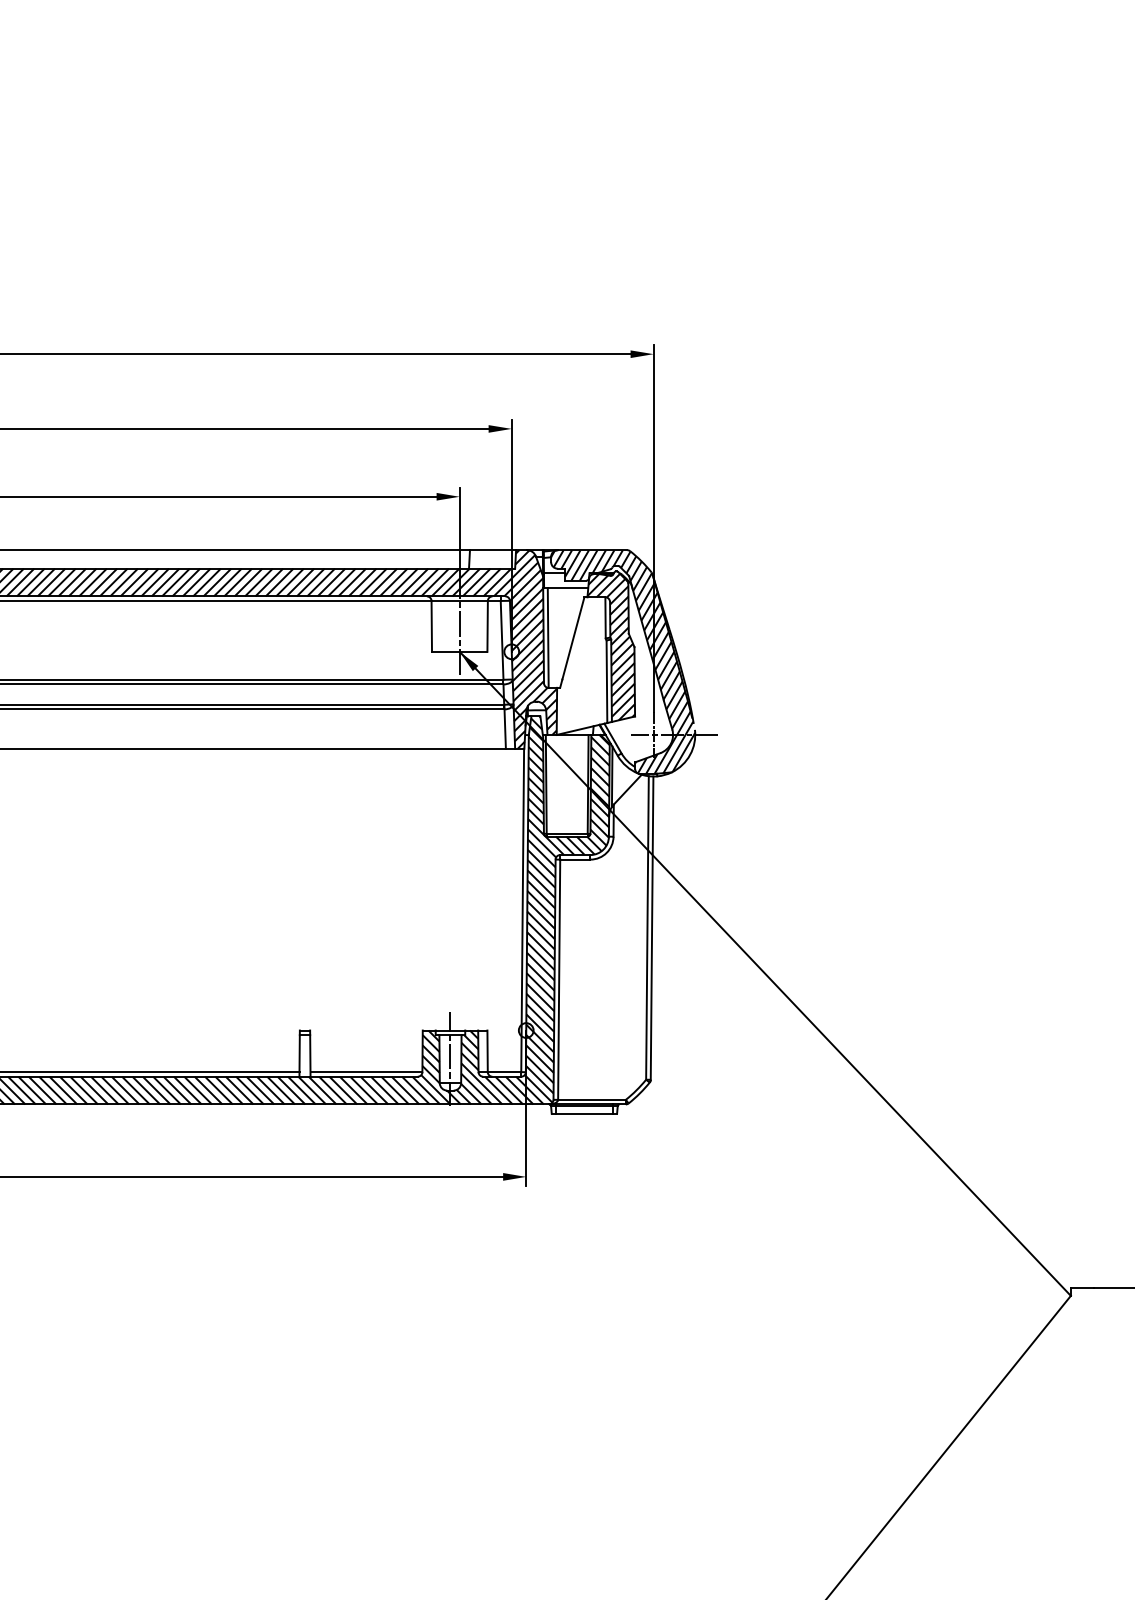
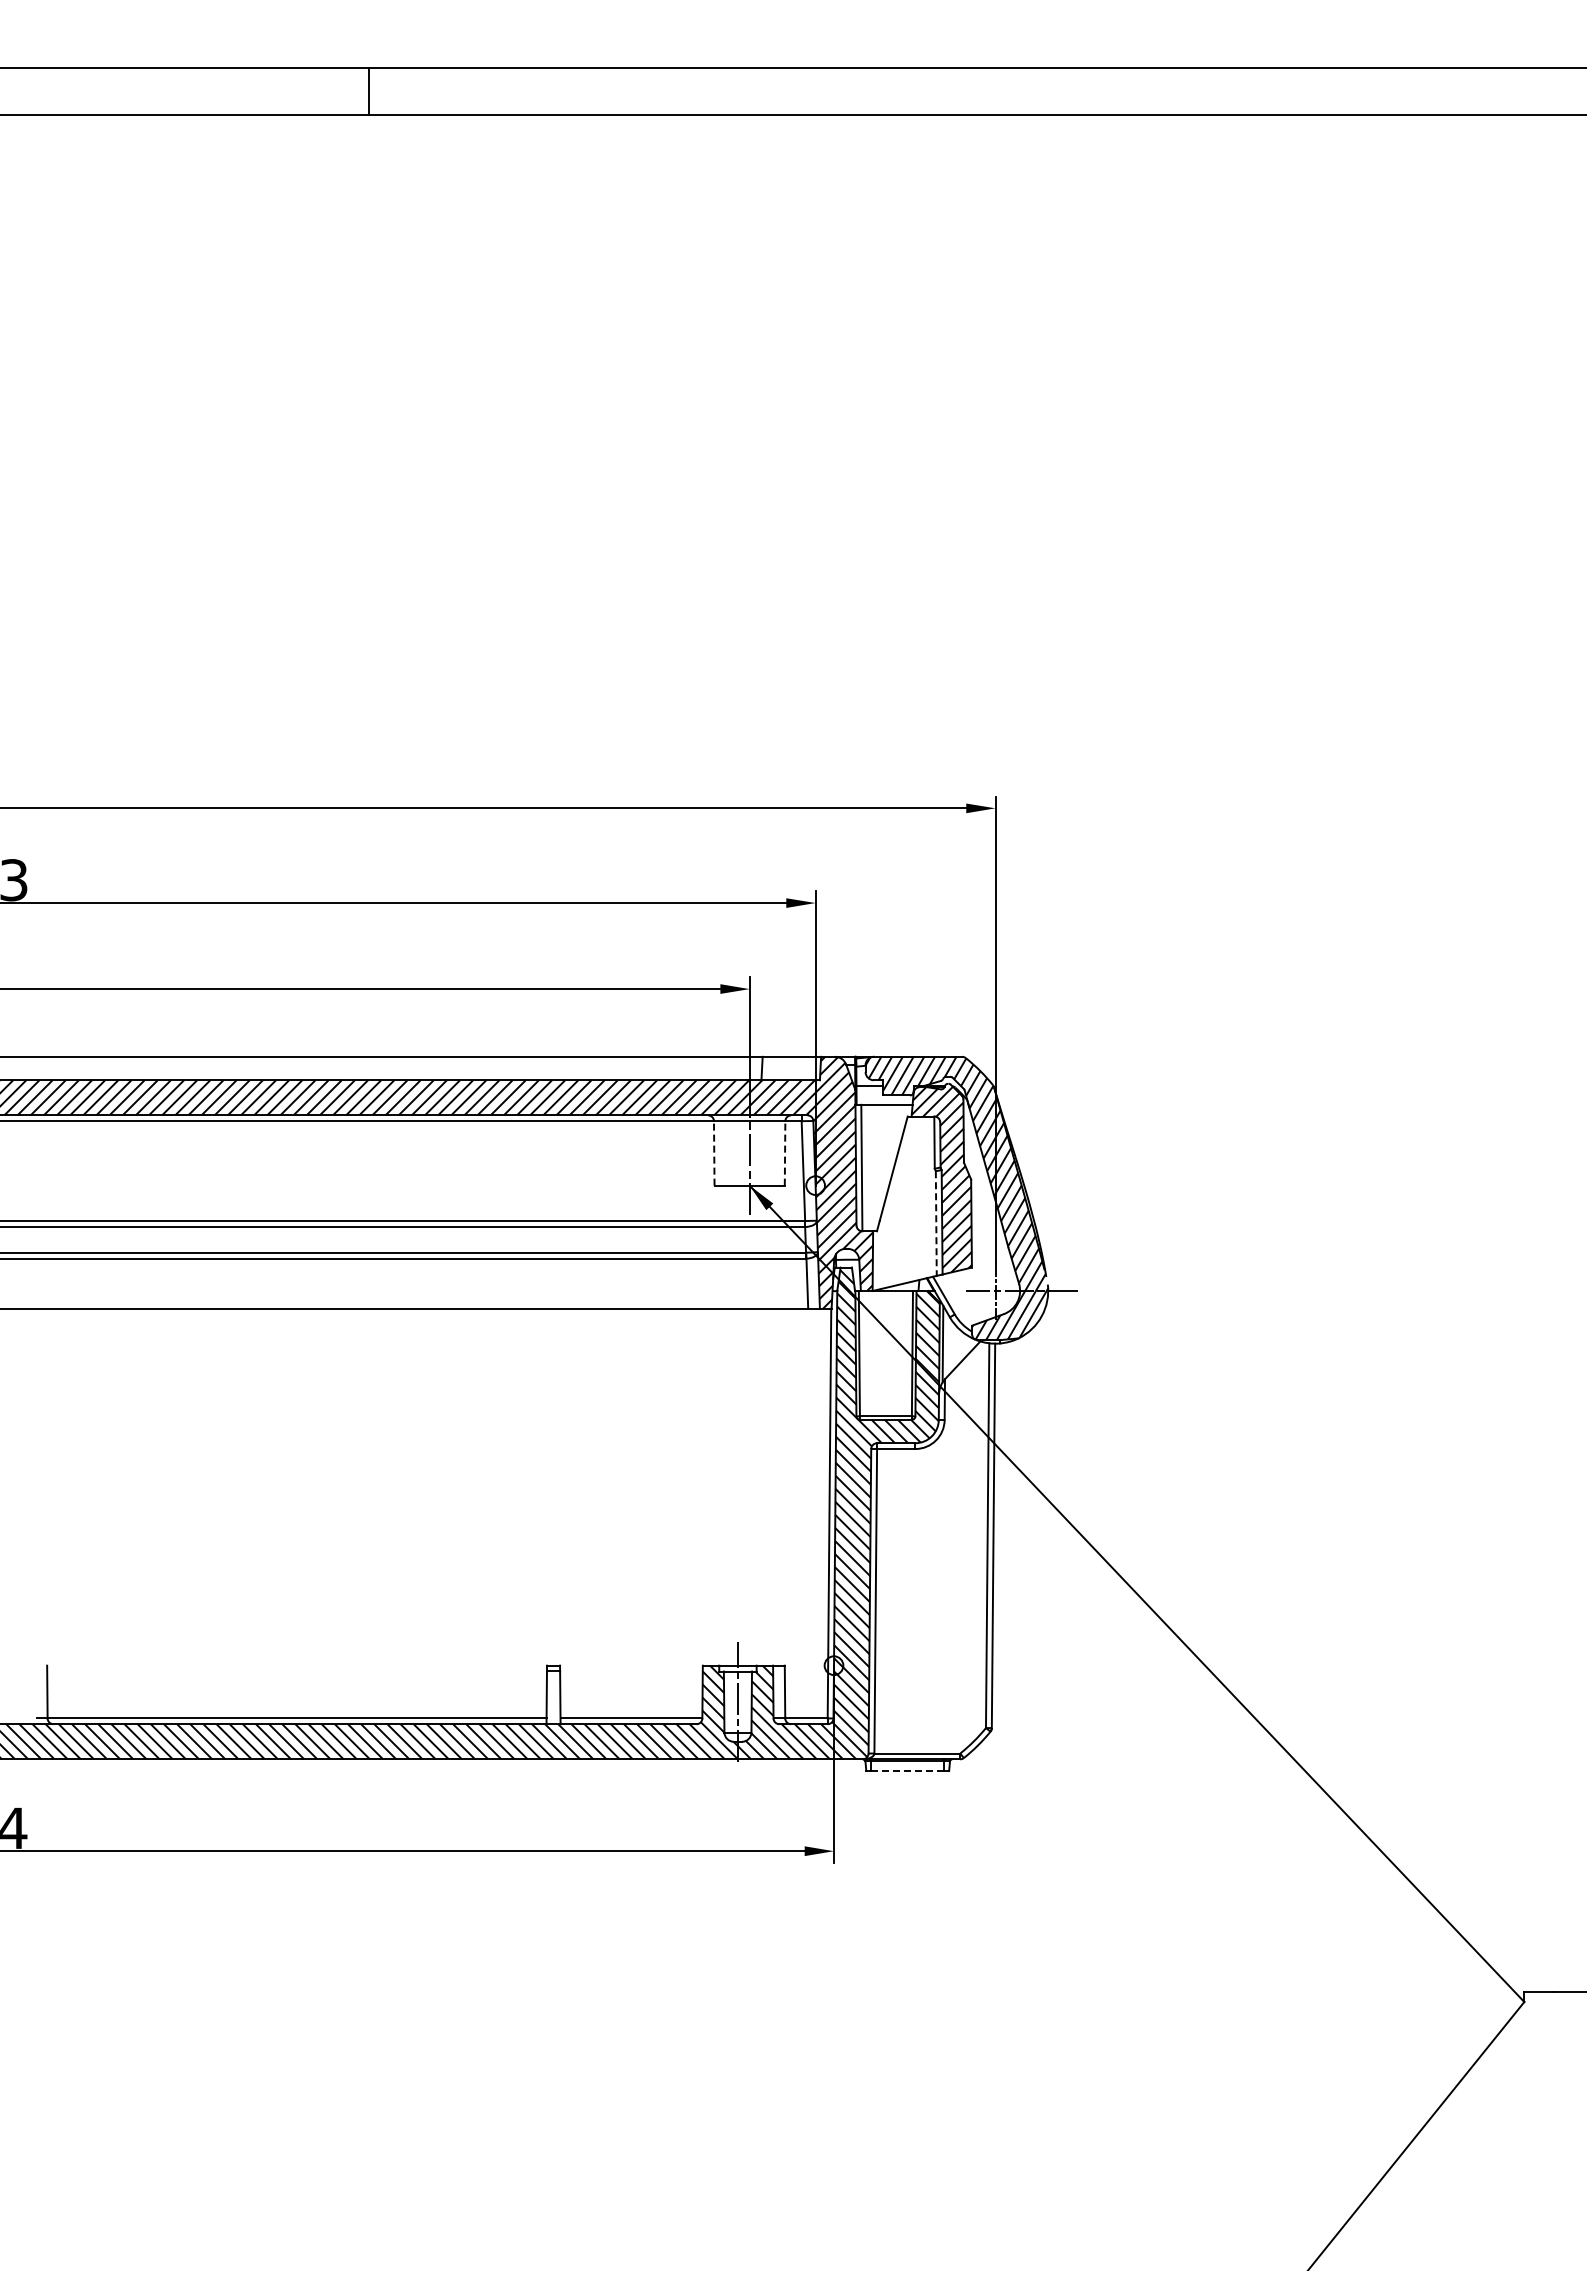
line: (431, 625) -> (714, 1152), solid -> dashed
line: (487, 625) -> (785, 1152), solid -> dashed
line: (607, 682) -> (936, 1224), solid -> dashed
line: (584, 1114) -> (907, 1771), solid -> dashed

